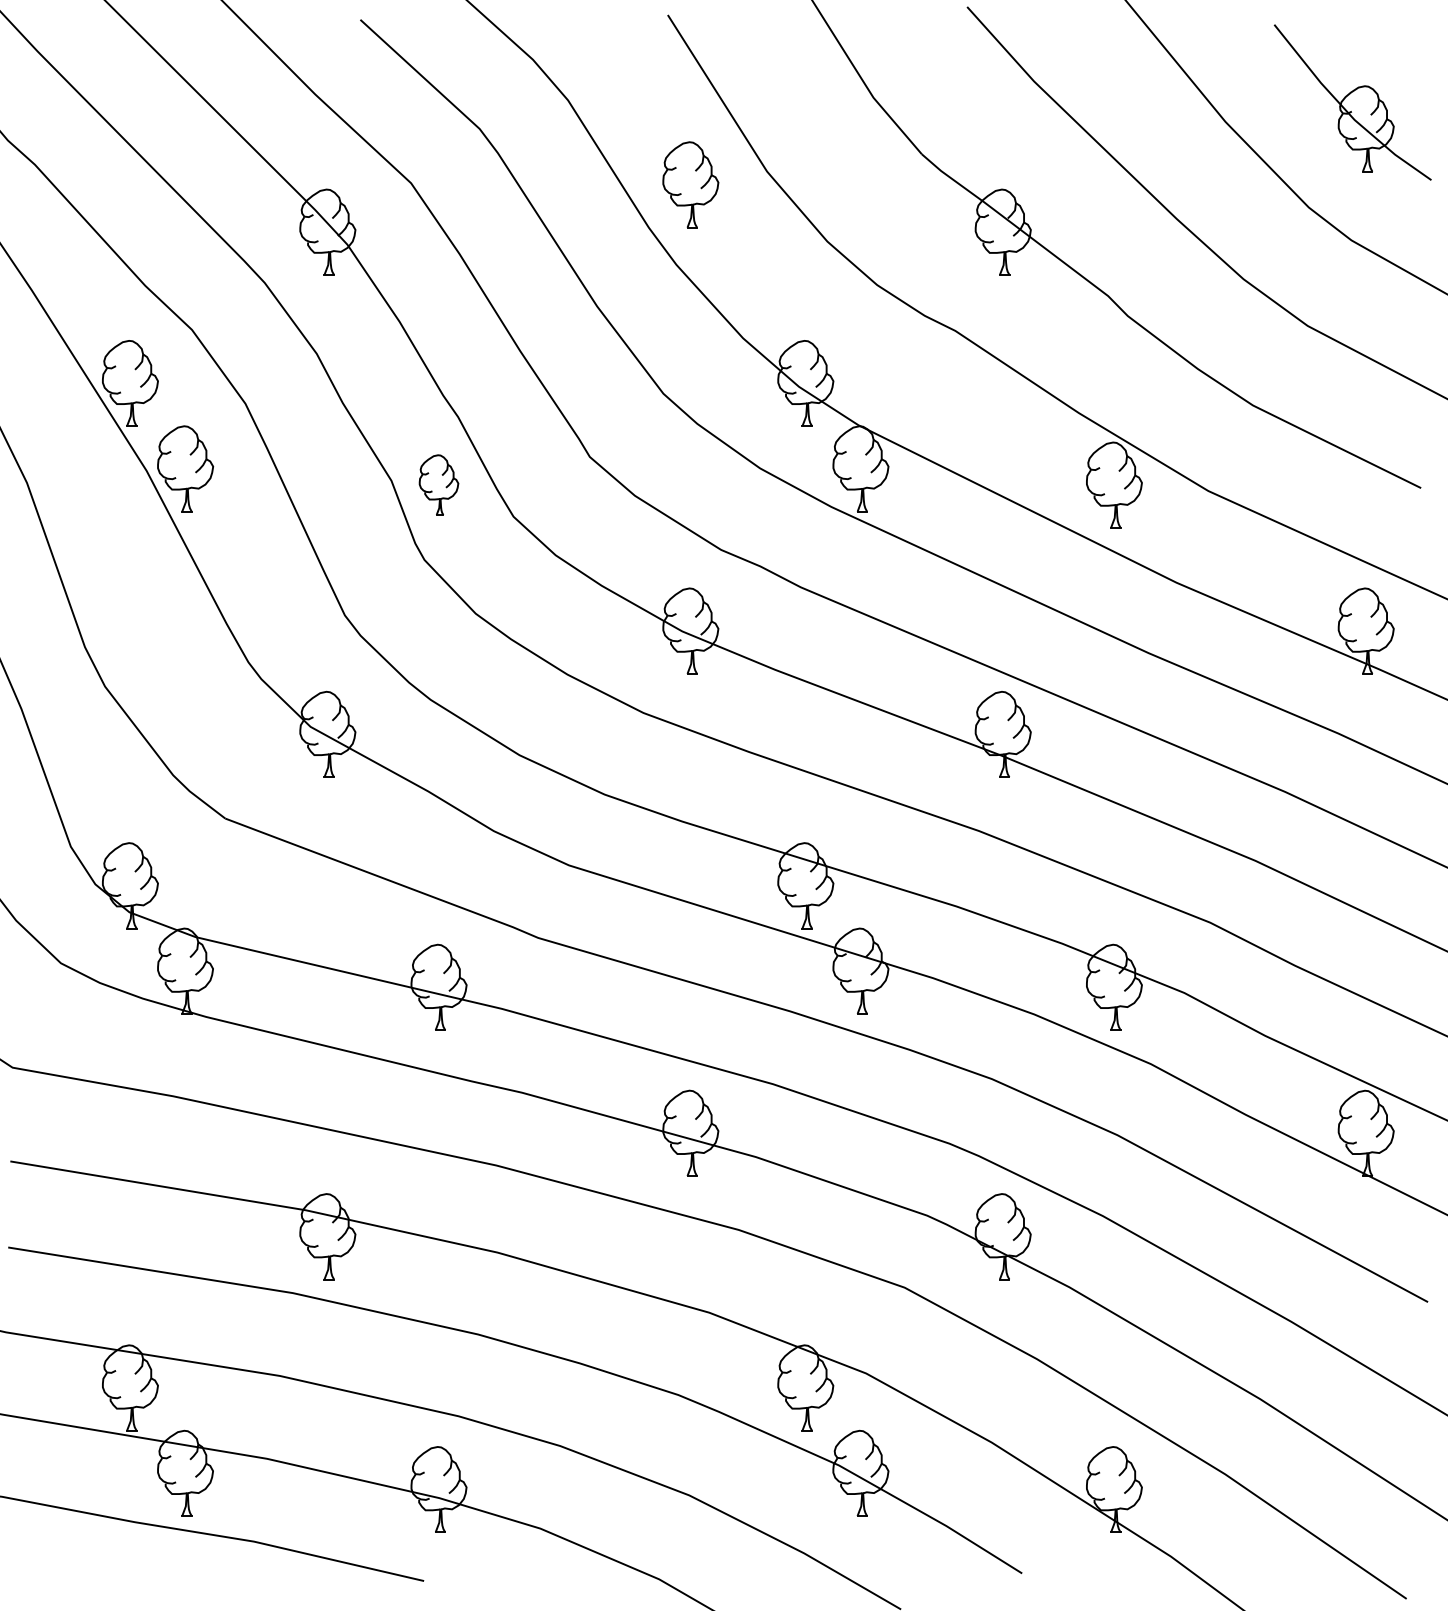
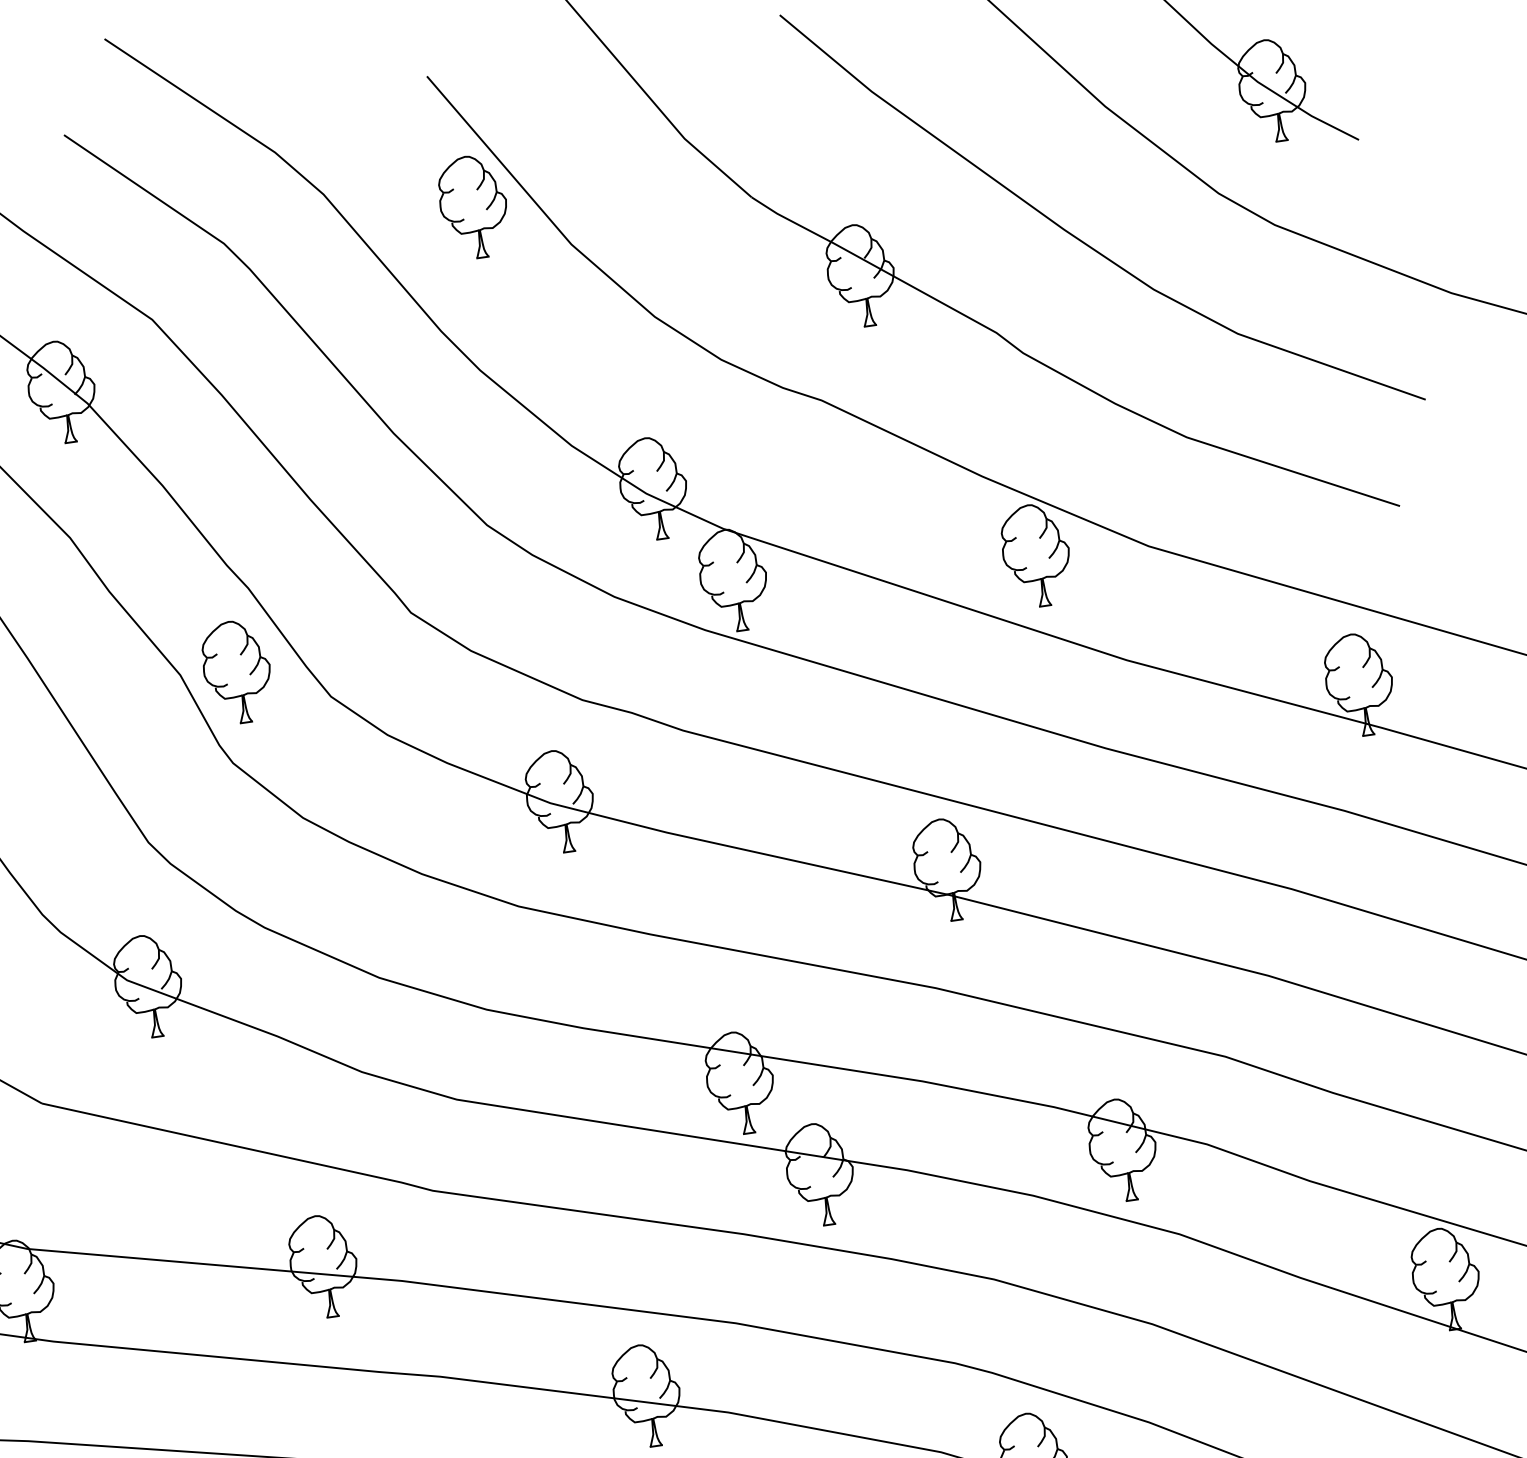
part: (690, 184) -> (473, 206), moved
part: (438, 484) -> (236, 671), size x1.43

